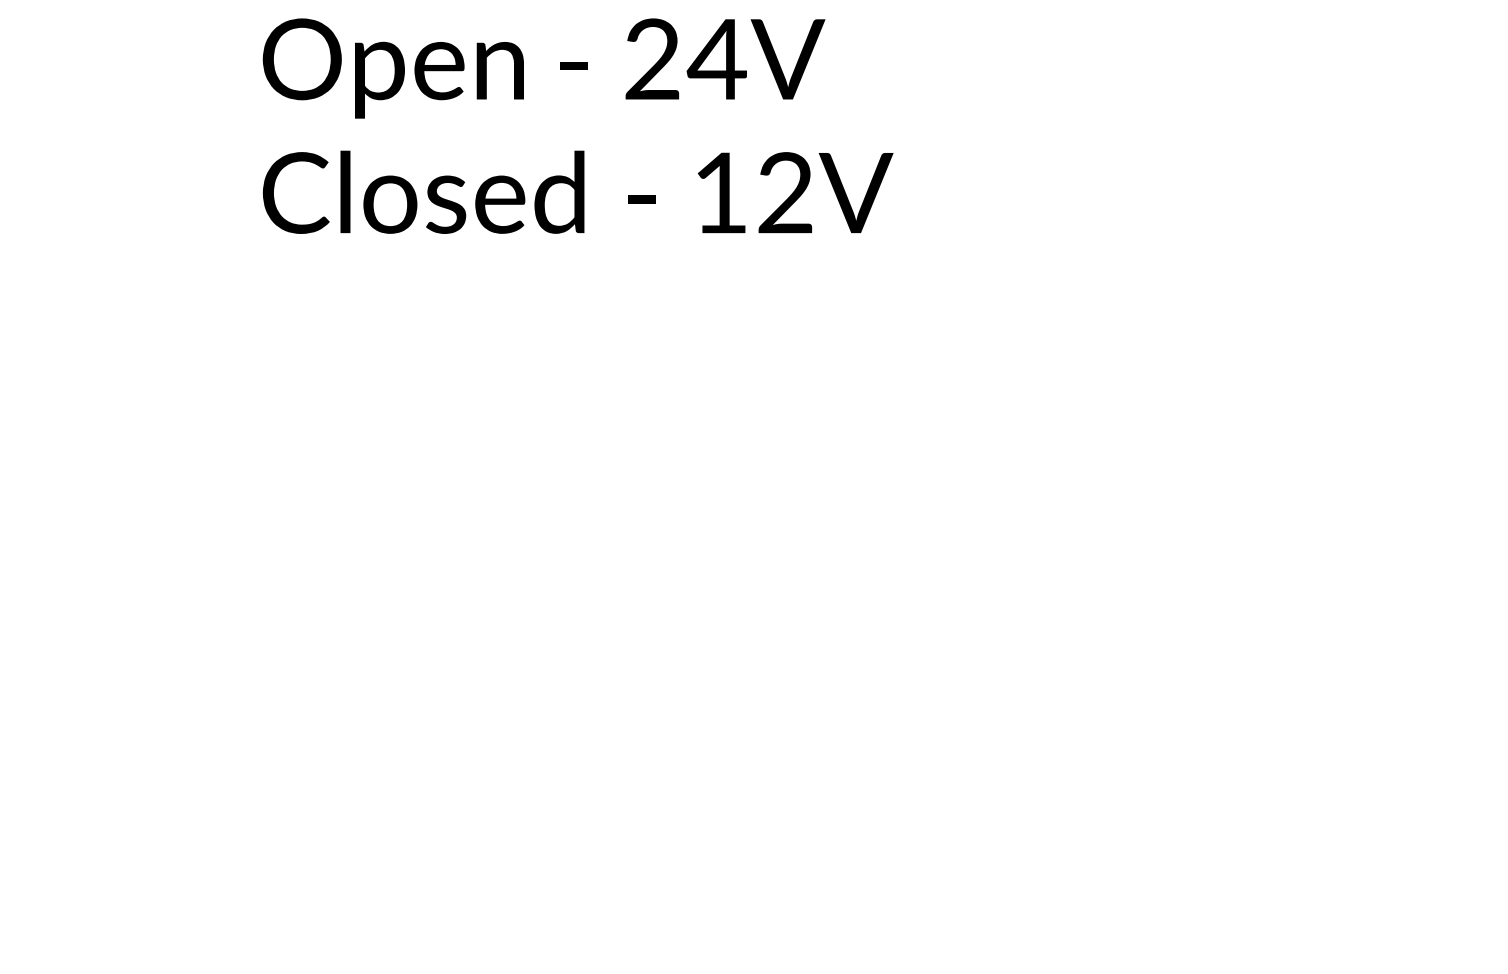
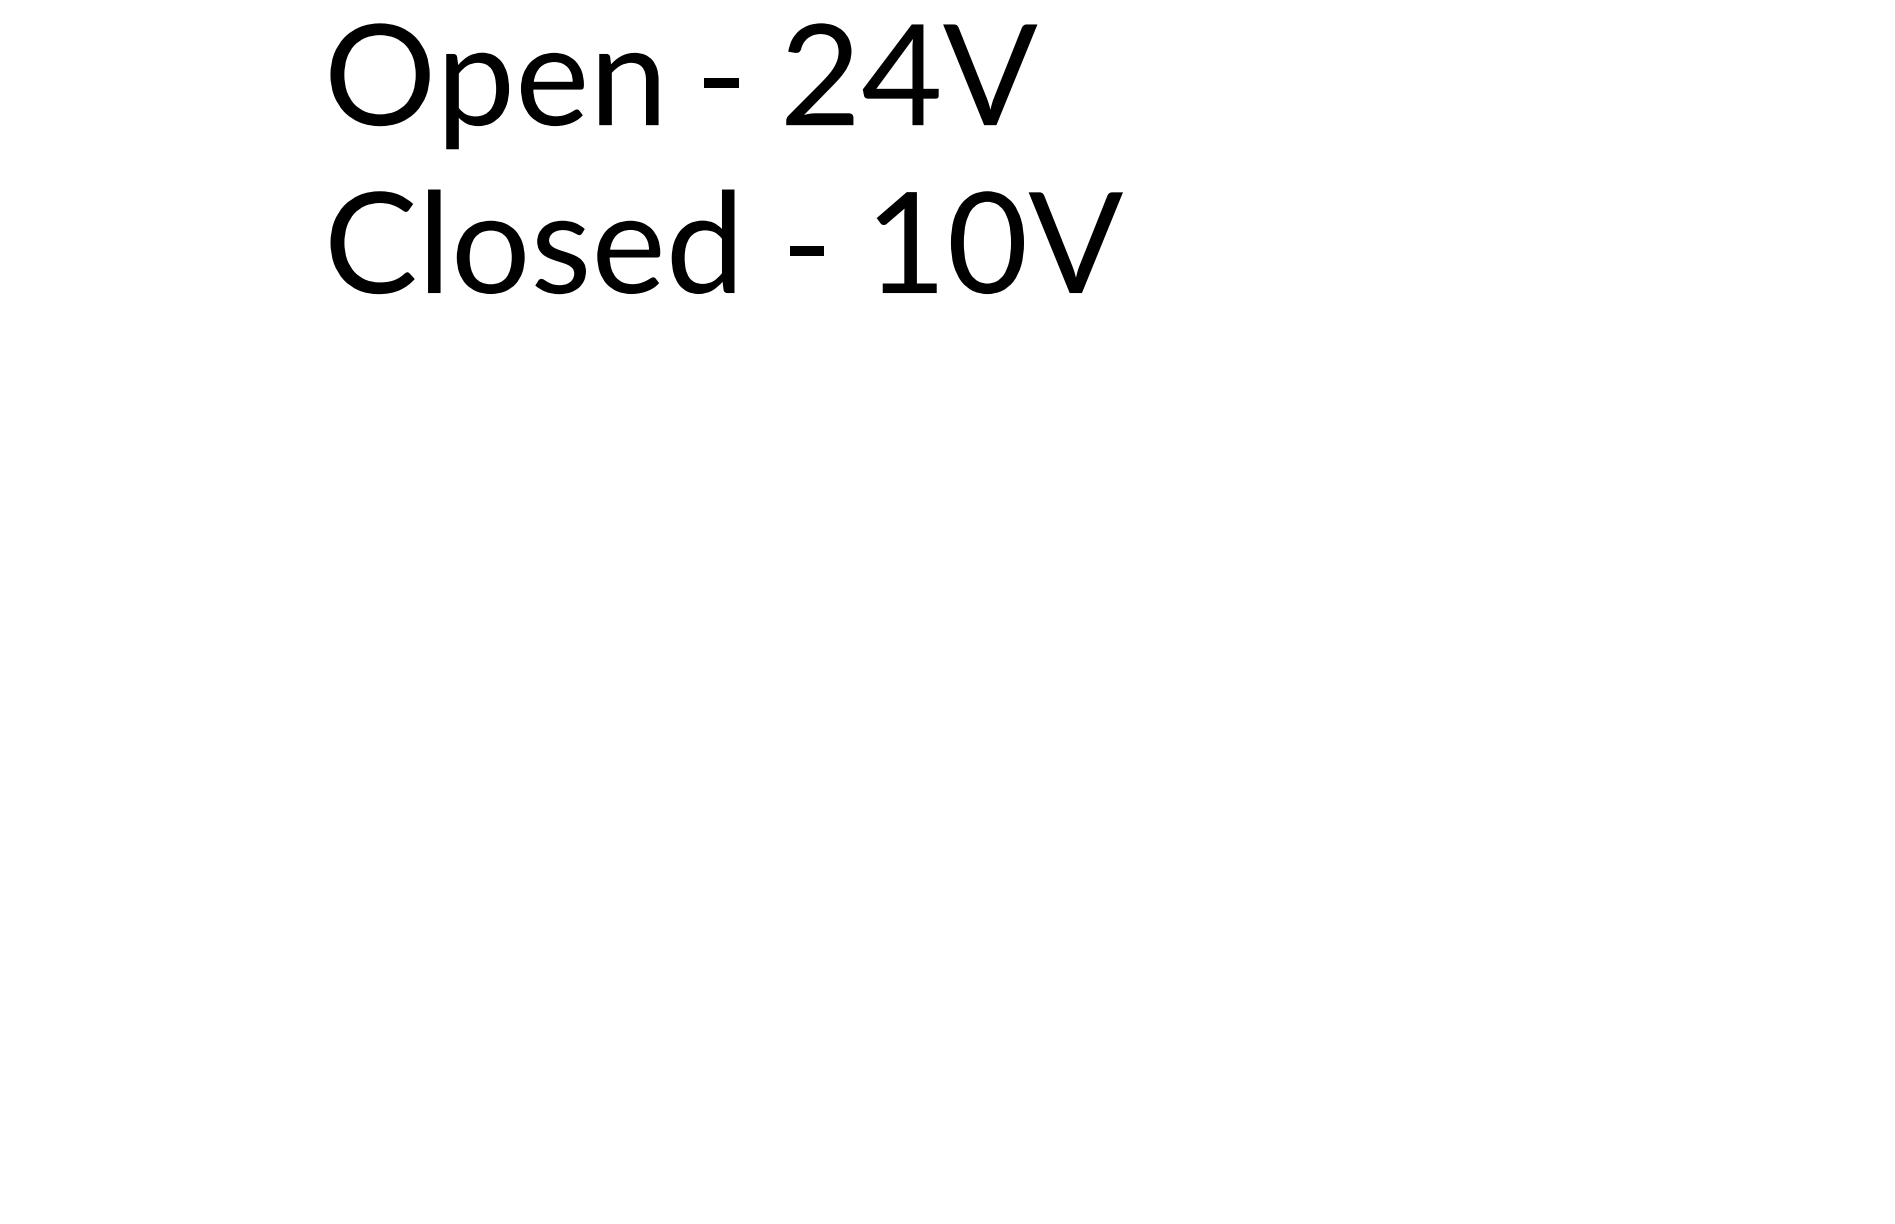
text: (785, 192) -> (987, 242), 12V -> 10V

